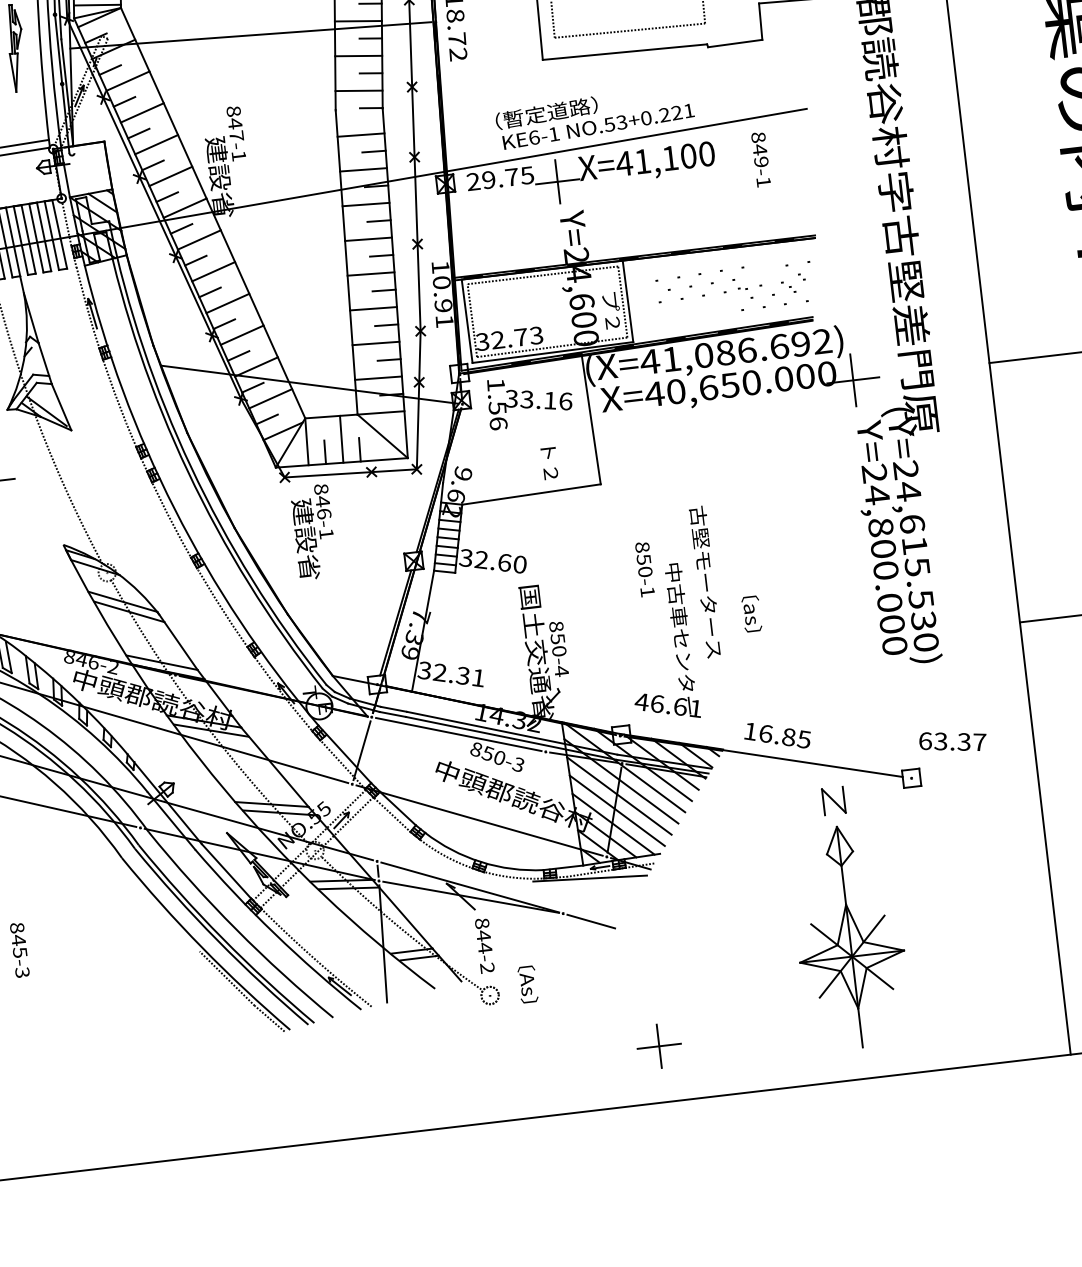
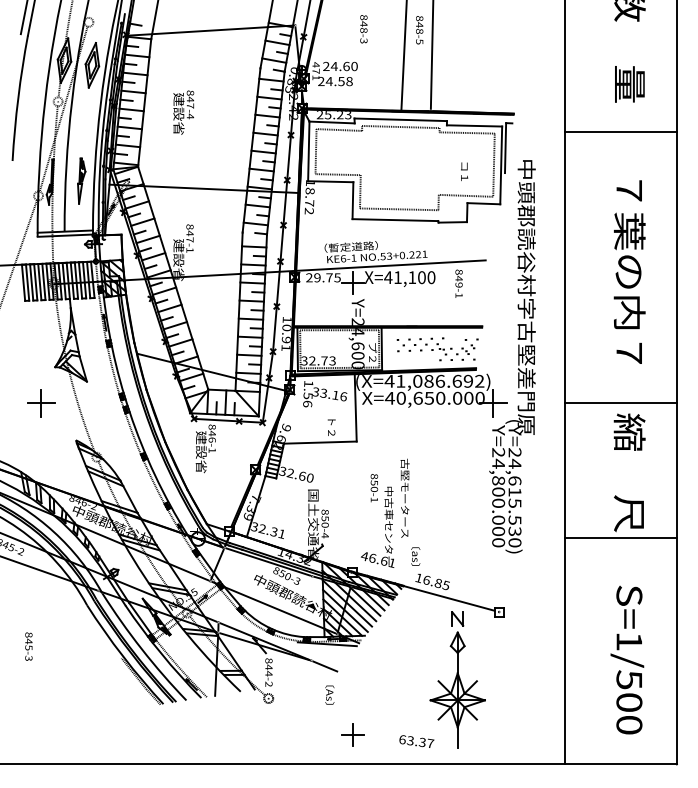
text: (751, 613) -> (415, 556), moved
text: (952, 741) -> (416, 741), moved
text: (527, 983) -> (329, 694), moved

